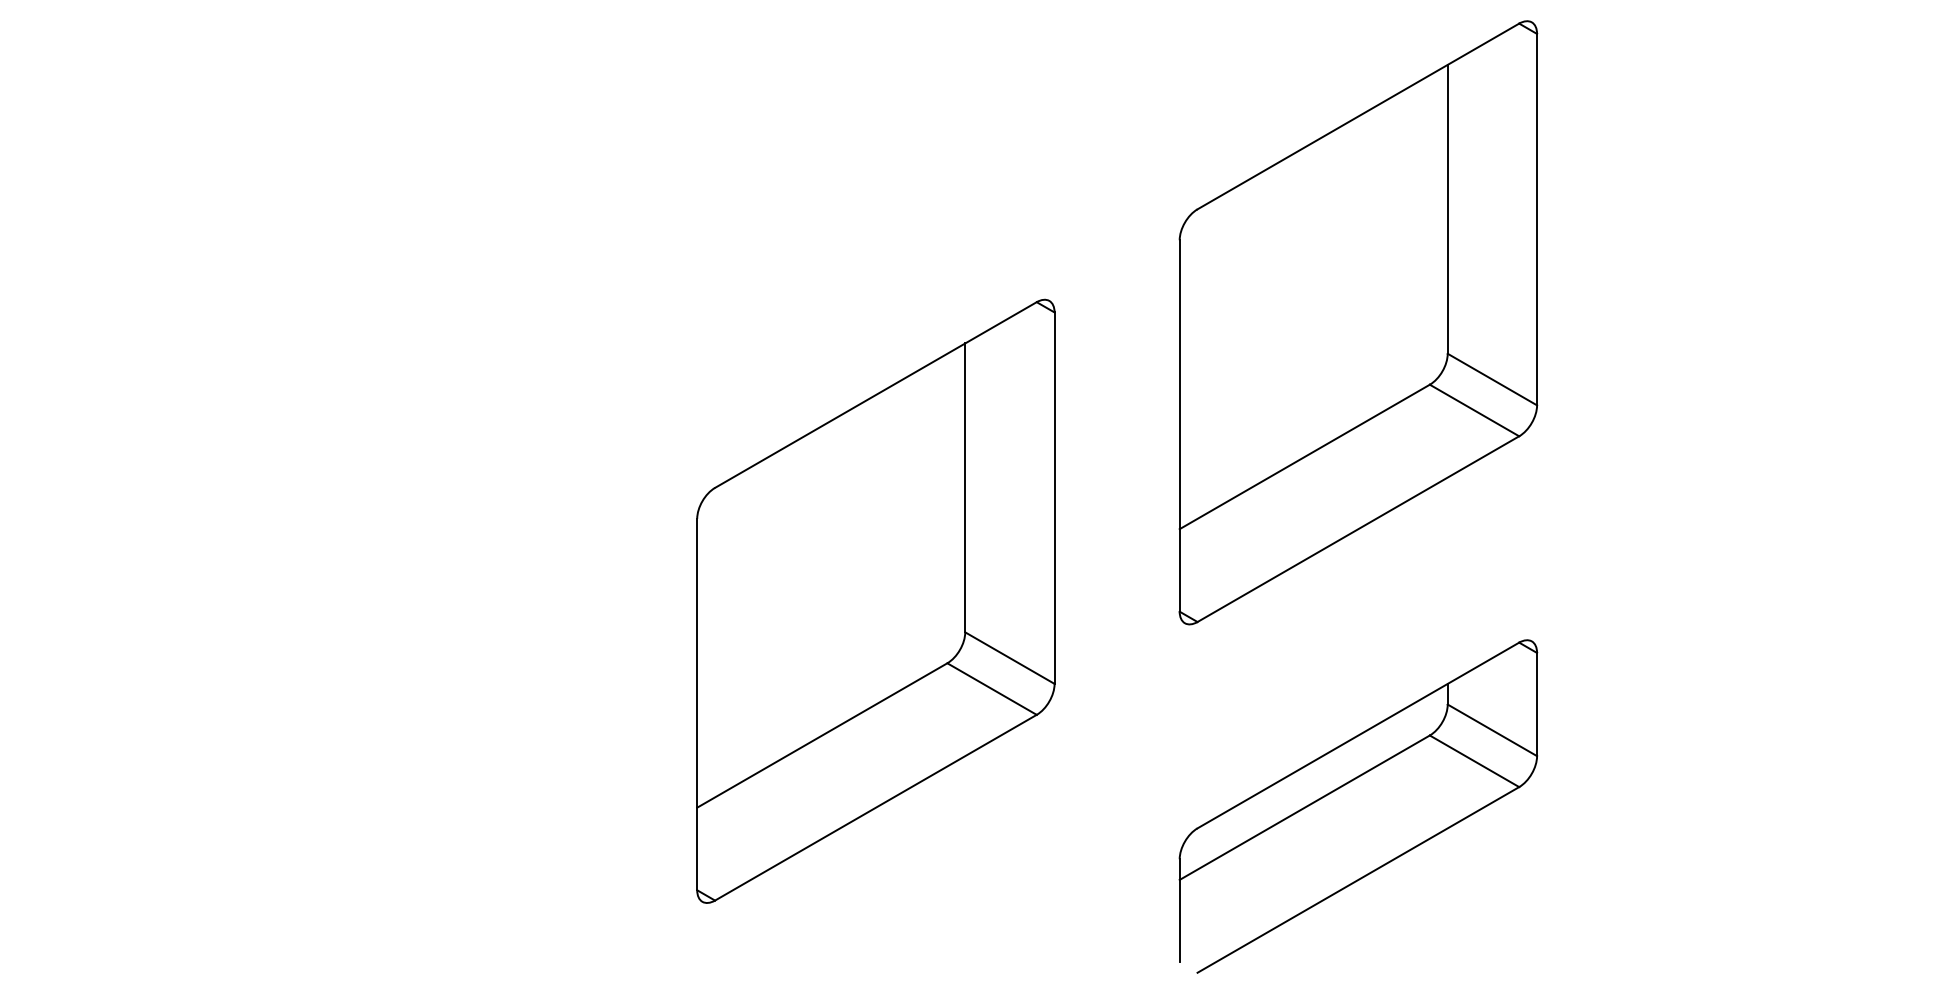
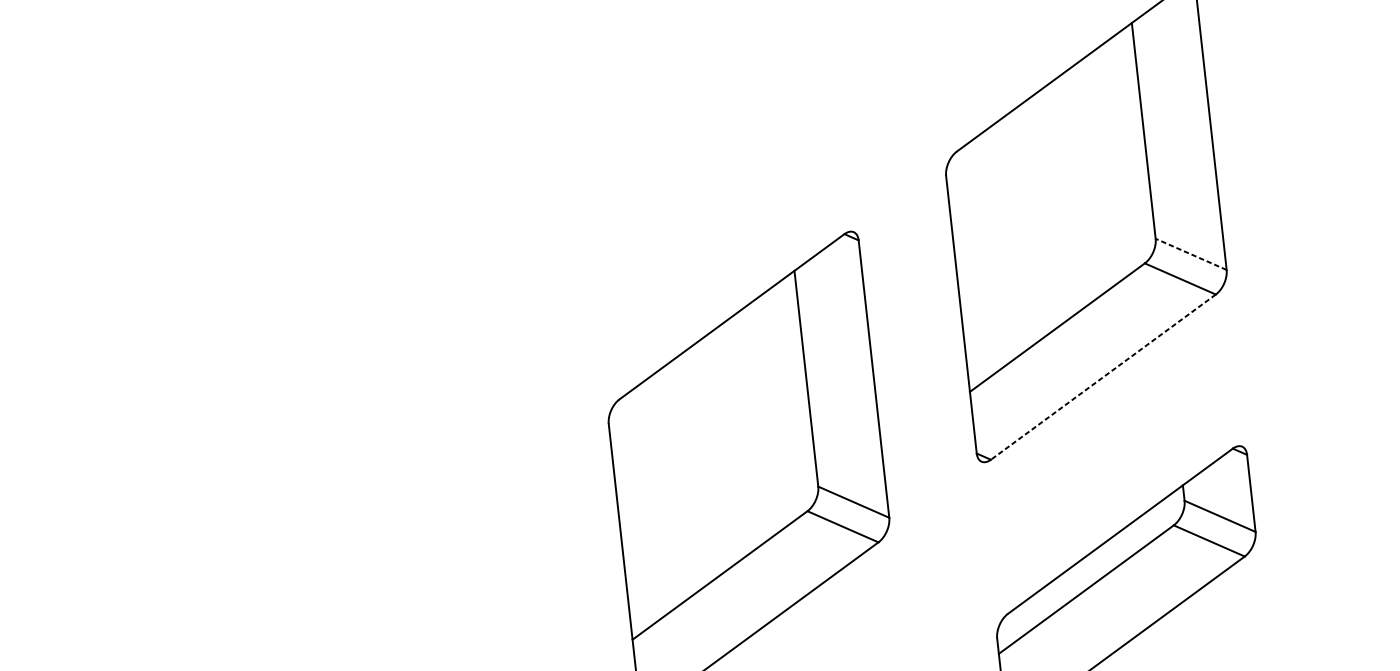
line: (1492, 379) -> (1191, 254), solid -> dashed
line: (1358, 529) -> (1103, 377), solid -> dashed

